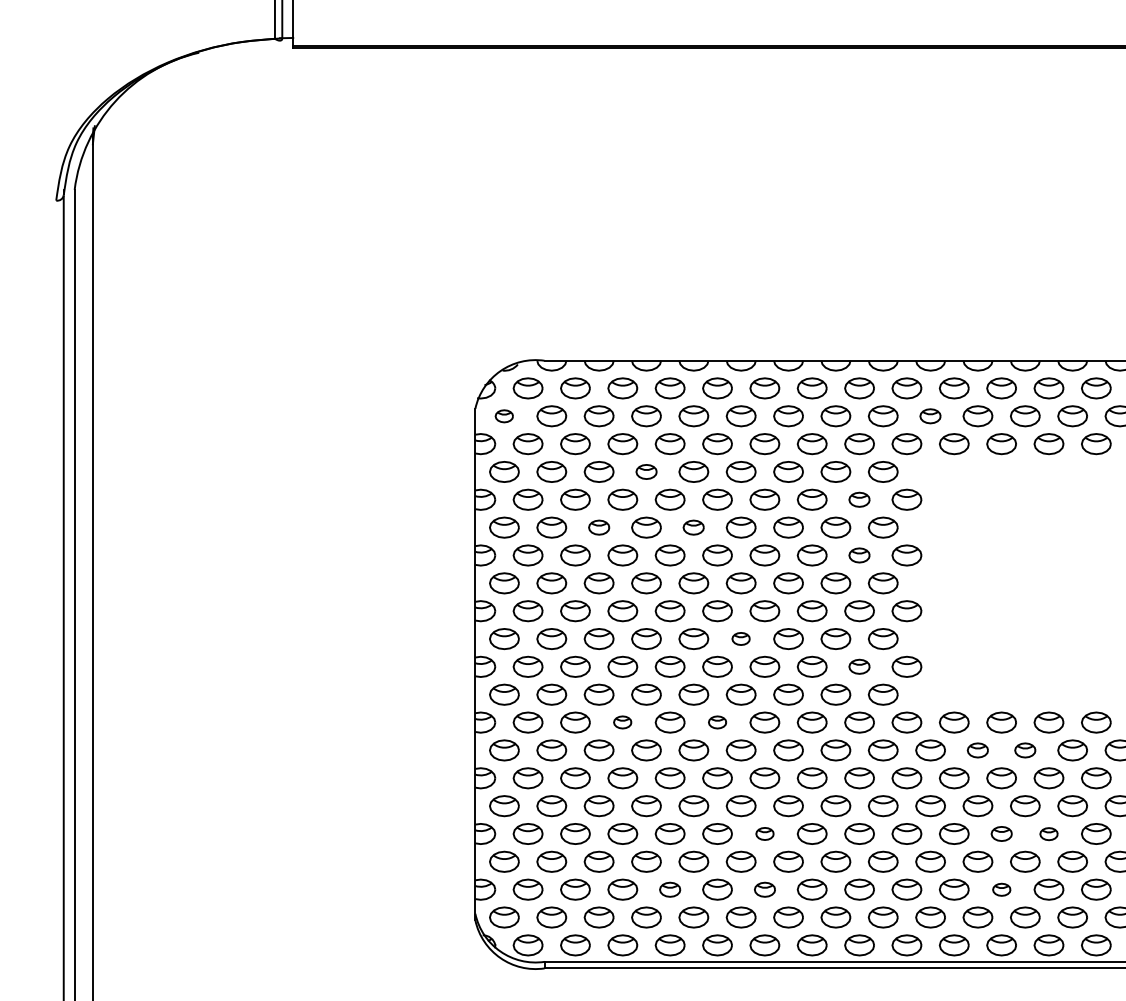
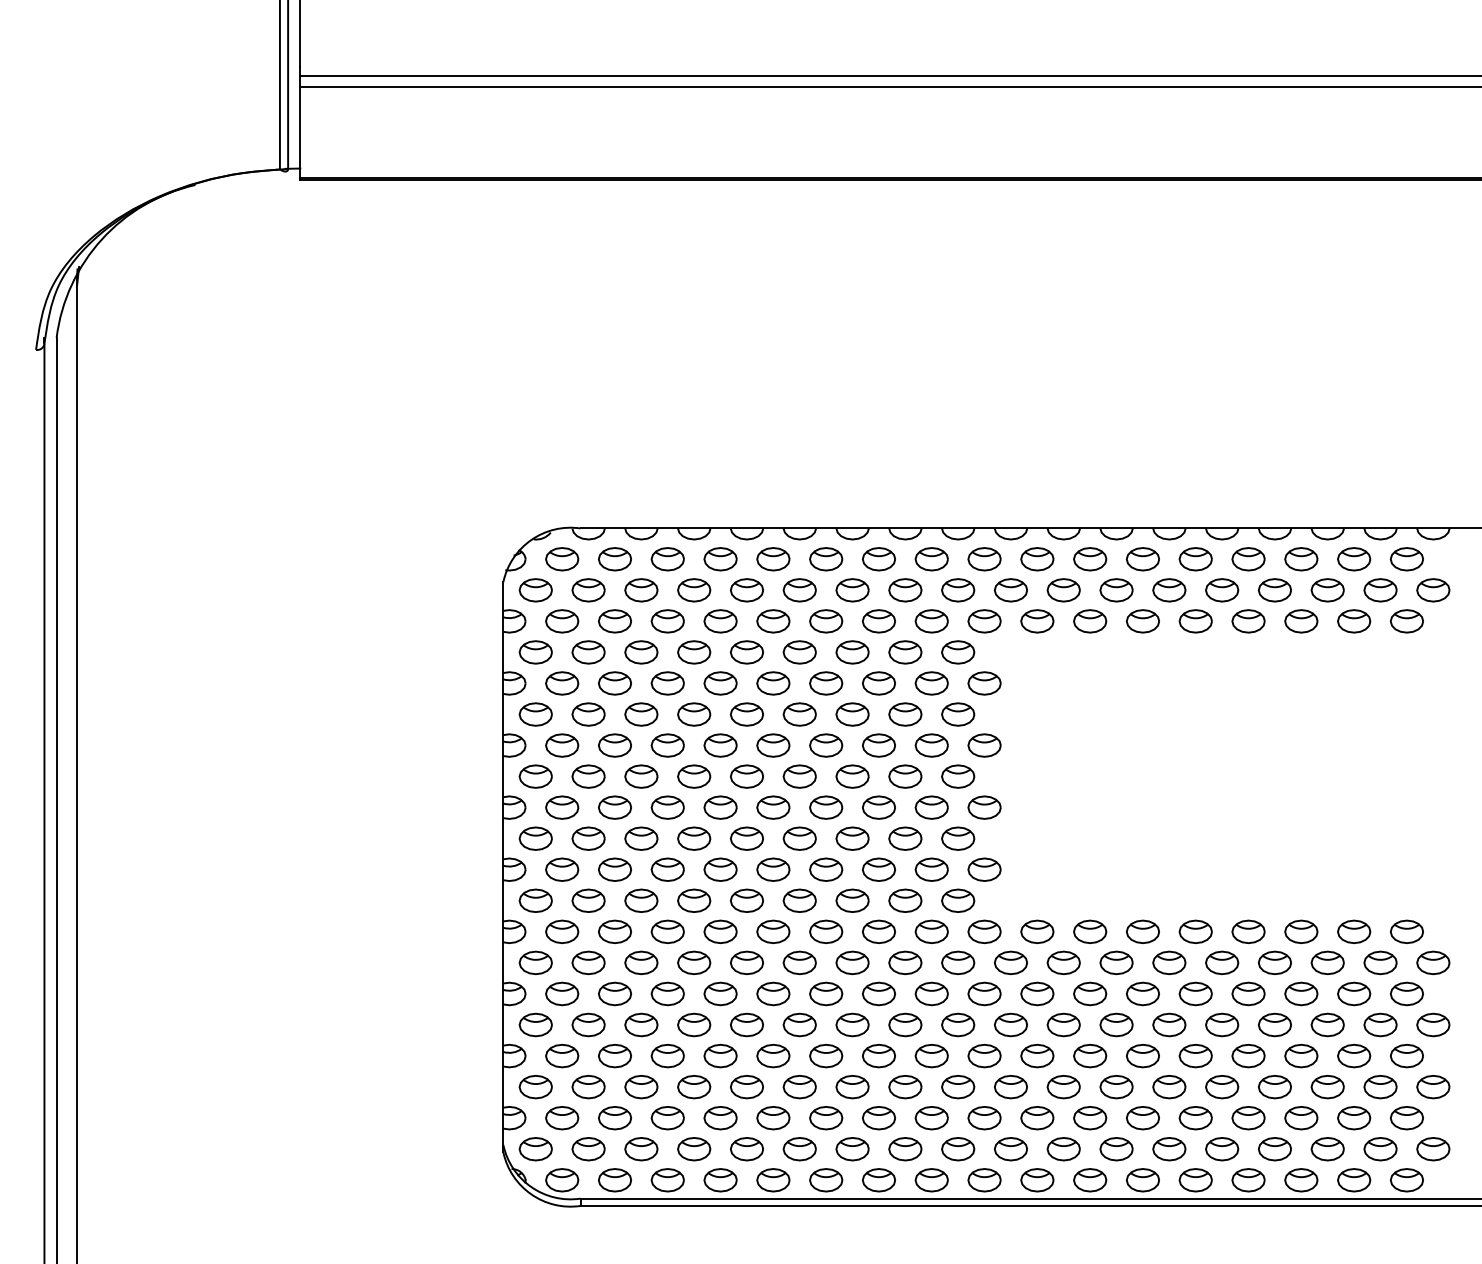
part: (504, 416) -> (535, 590), size x1.67
part: (930, 416) -> (1010, 590), size x1.43
part: (646, 472) -> (694, 652), size x1.43
part: (859, 499) -> (931, 683), size x1.43
part: (599, 527) -> (641, 714), size x1.43
part: (693, 527) -> (746, 714), size x1.43
part: (859, 555) -> (931, 745), size x1.43
part: (740, 638) -> (799, 838), size x1.67
part: (859, 666) -> (931, 869), size x1.43
part: (622, 722) -> (667, 931), size x1.67
part: (717, 722) -> (773, 931), size x1.67
part: (977, 750) -> (1063, 962), size x1.43
part: (1025, 750) -> (1116, 962), size x1.43
part: (765, 833) -> (826, 1055), size x1.67
part: (1001, 833) -> (1090, 1055), size x1.43
part: (1048, 834) -> (1142, 1056), size x1.67
part: (670, 889) -> (720, 1118), size x1.43
part: (765, 889) -> (826, 1118), size x1.43
part: (1001, 889) -> (1090, 1118), size x1.67

